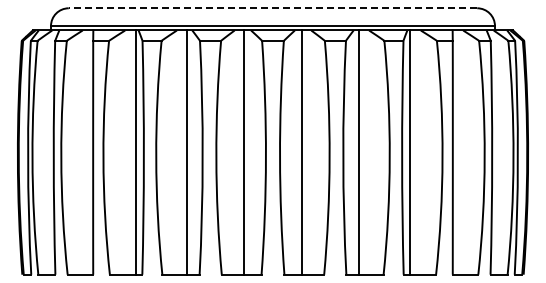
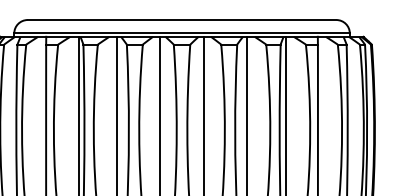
line: (272, 8) -> (181, 20), dashed -> solid

